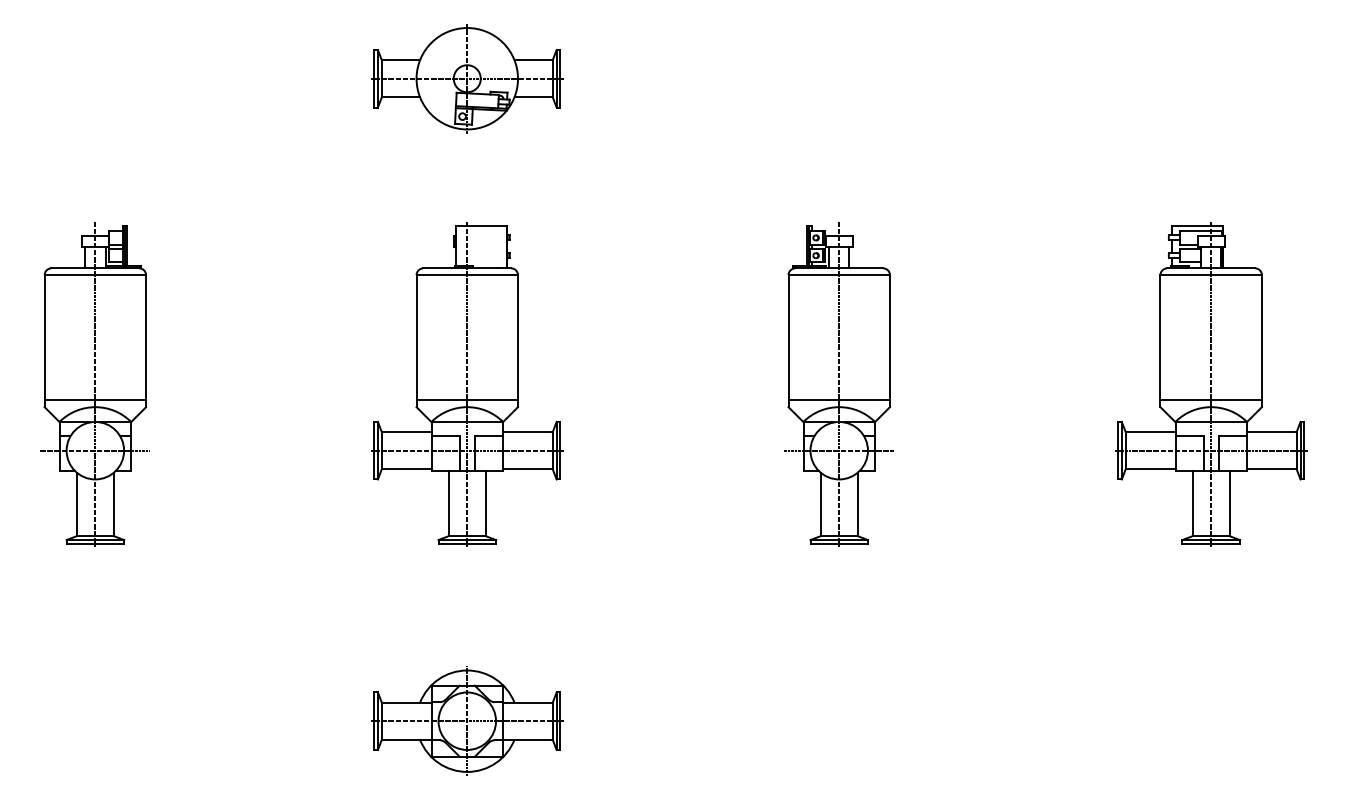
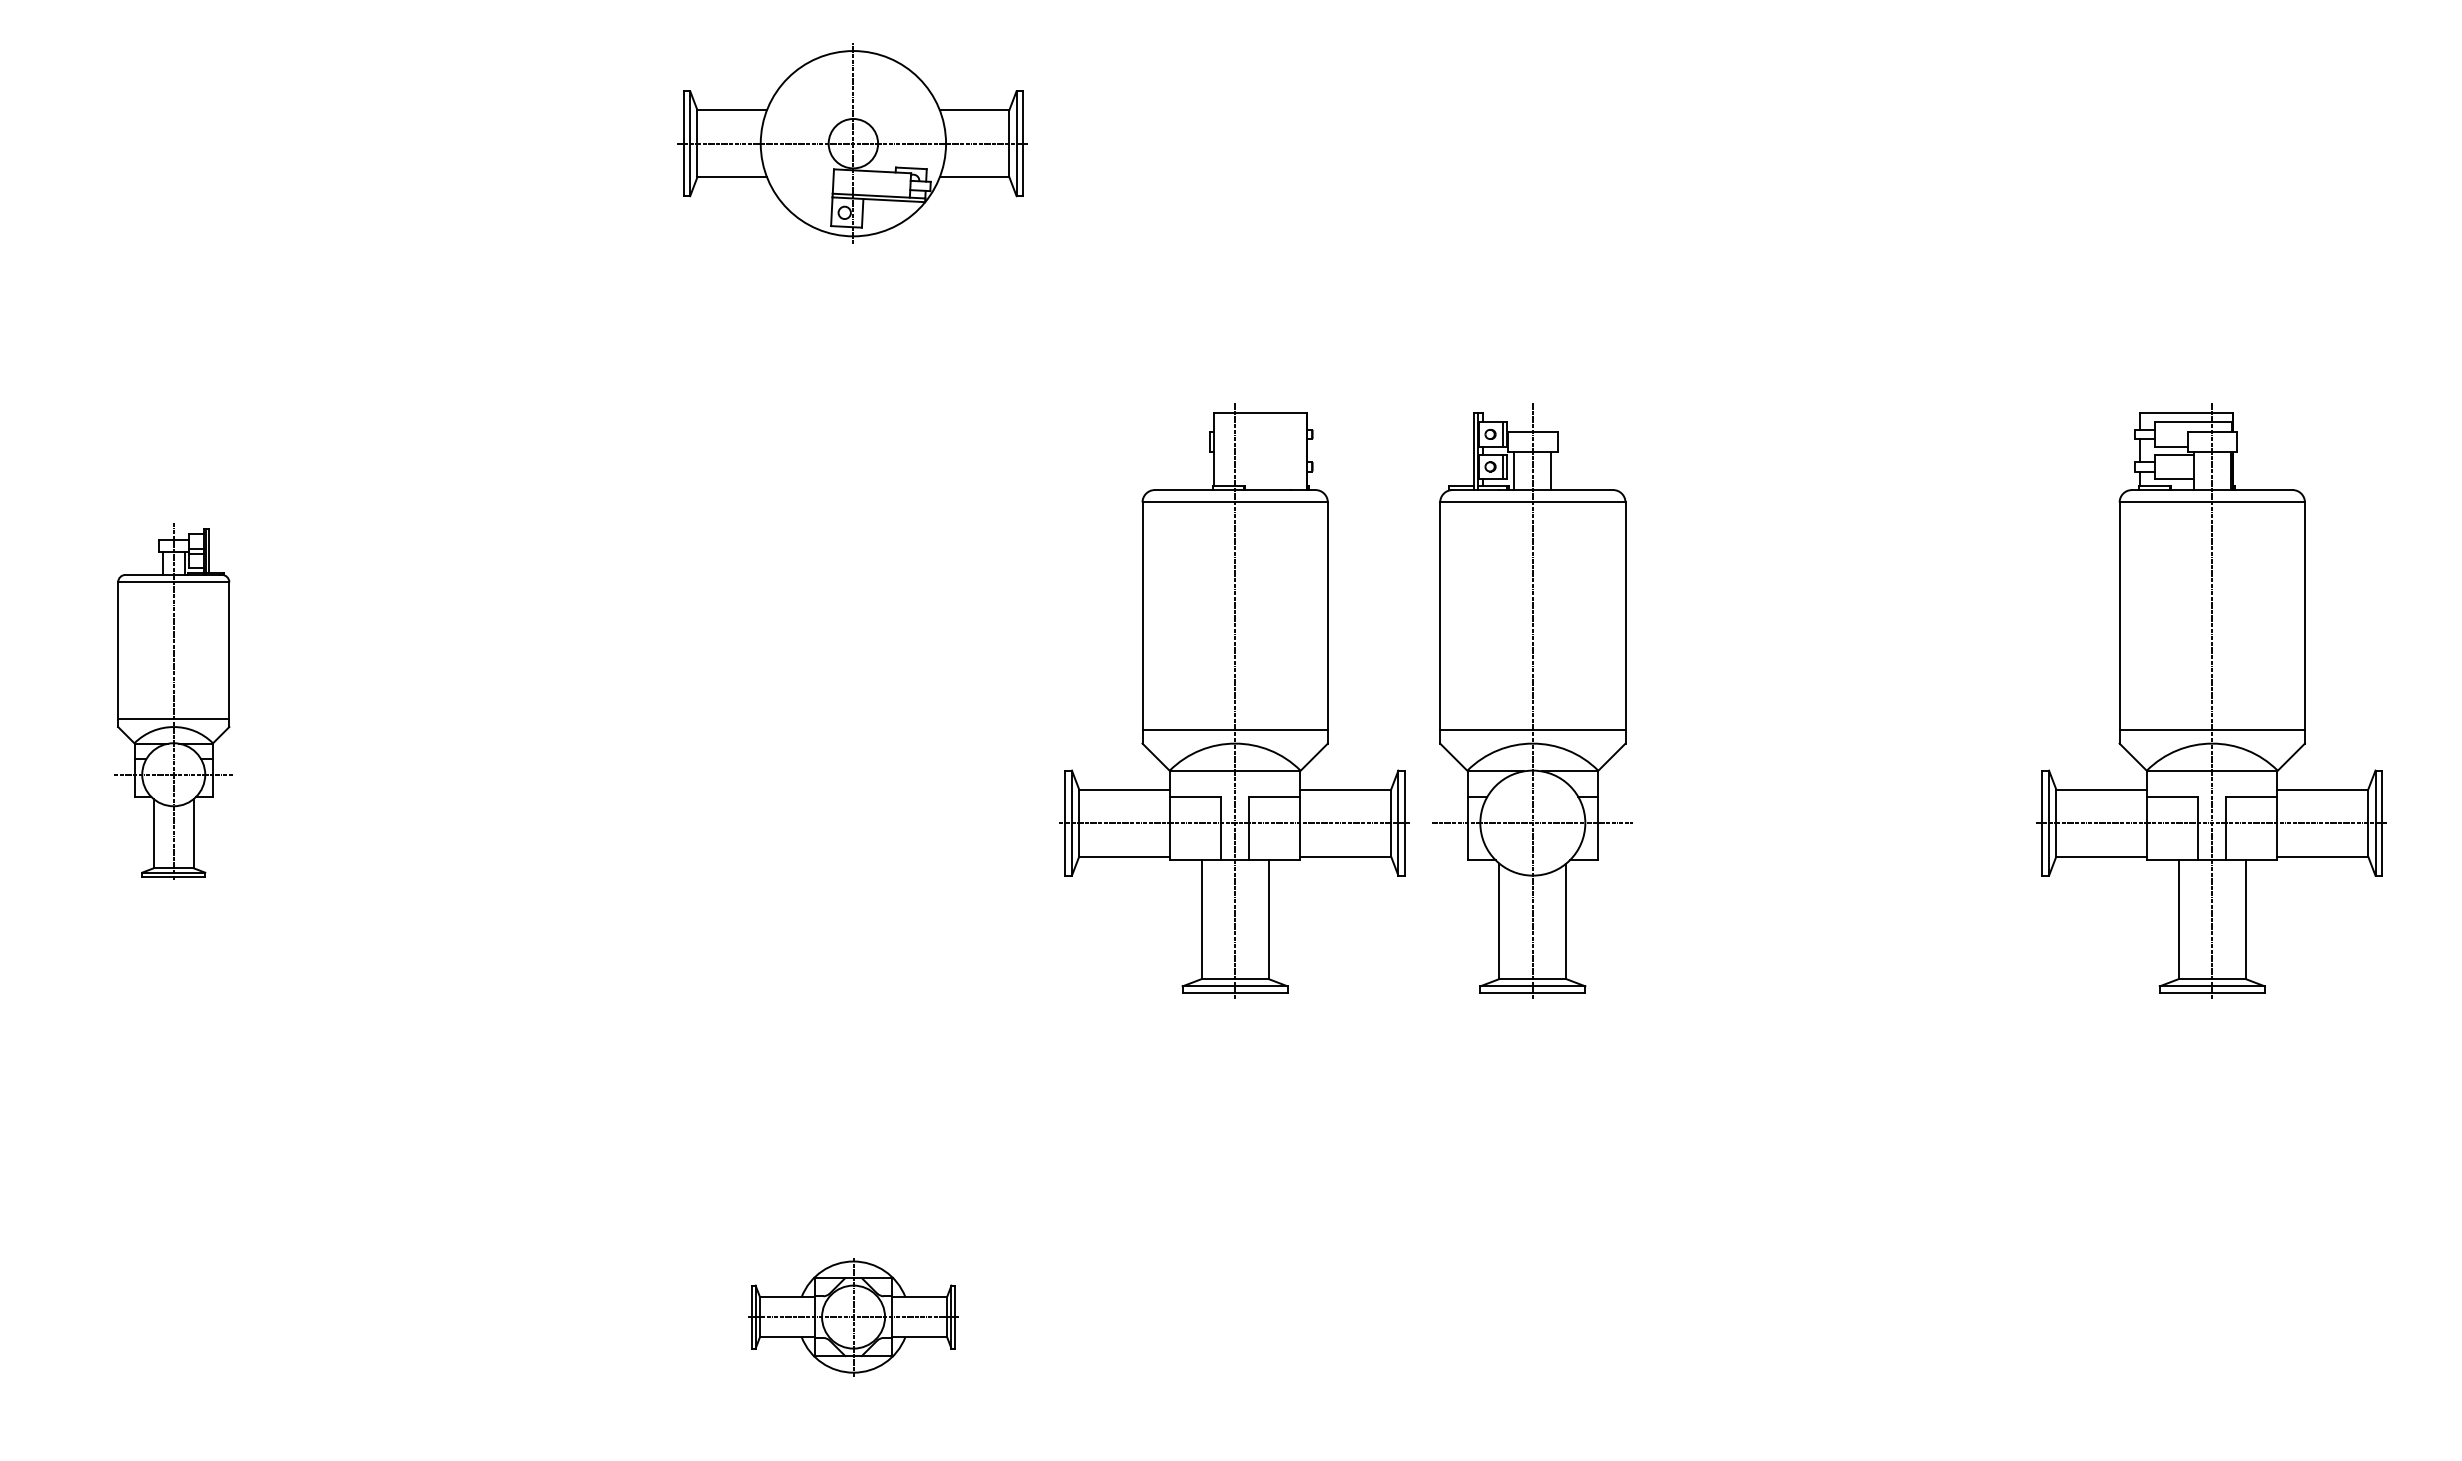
part: (94, 384) -> (172, 702), size x0.6
part: (467, 384) -> (1235, 702), moved
part: (467, 720) -> (853, 1315), size x0.6

